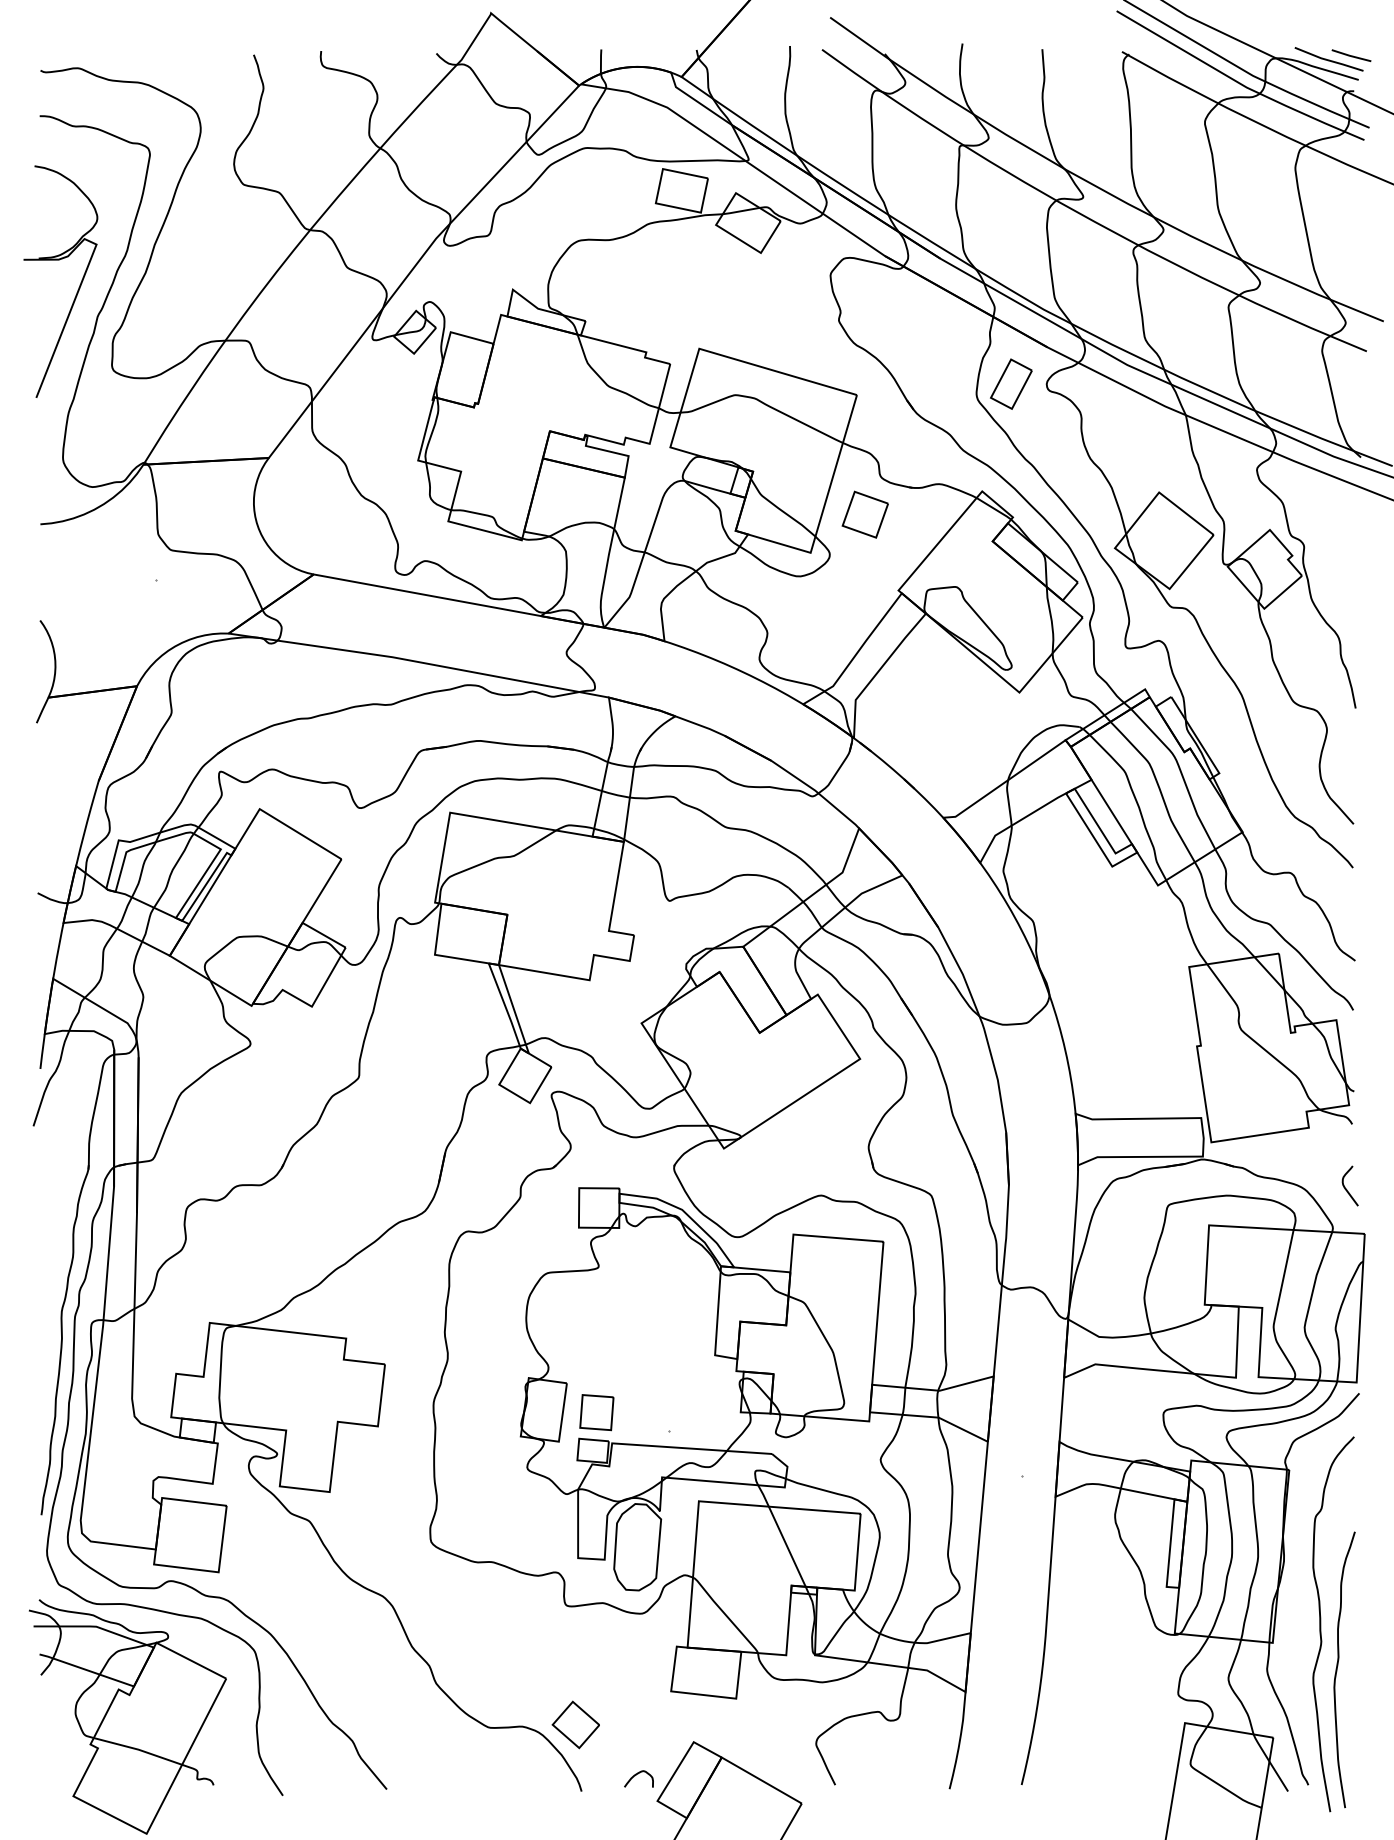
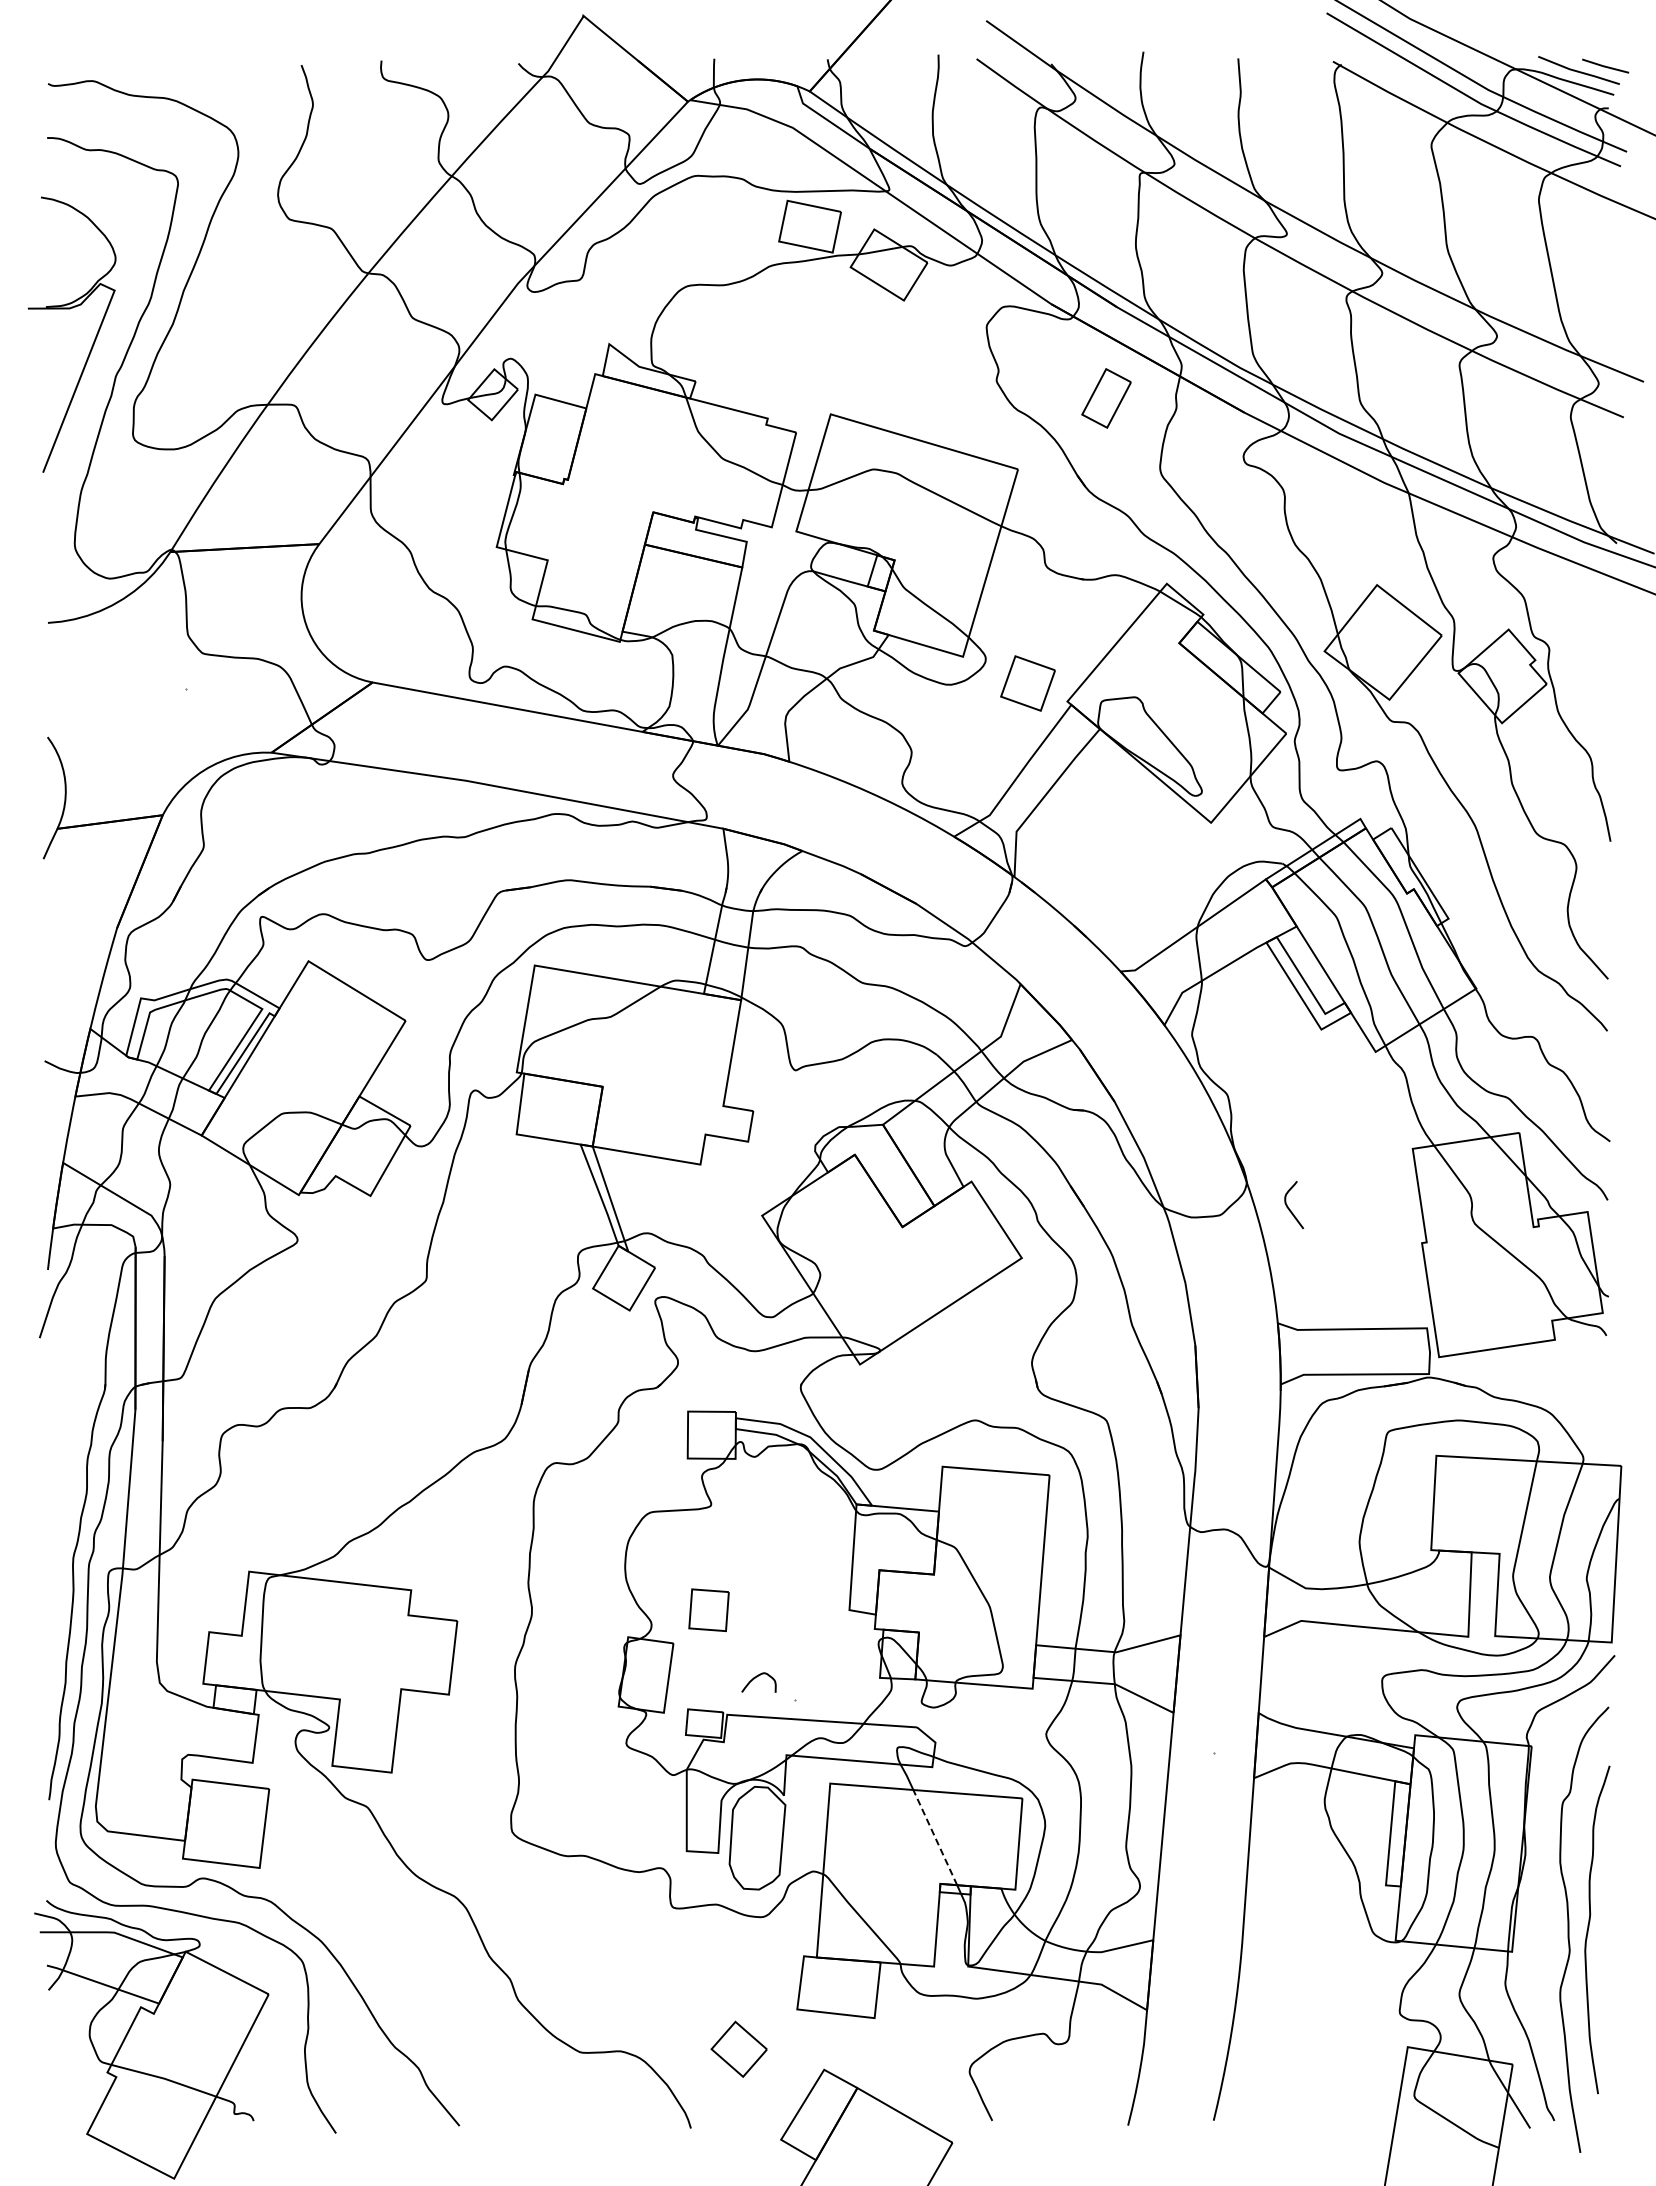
part: (1011, 384) -> (1106, 398), moved
part: (864, 514) -> (1027, 683), moved
curve: (1347, 1189) -> (1290, 1209), moved
part: (596, 1412) -> (708, 1610), moved
line: (787, 1546) -> (935, 1837), solid -> dashed
curve: (1337, 1667) -> (1589, 1927), moved
part: (575, 1724) -> (738, 2048), moved
curve: (635, 1775) -> (755, 1678), moved

